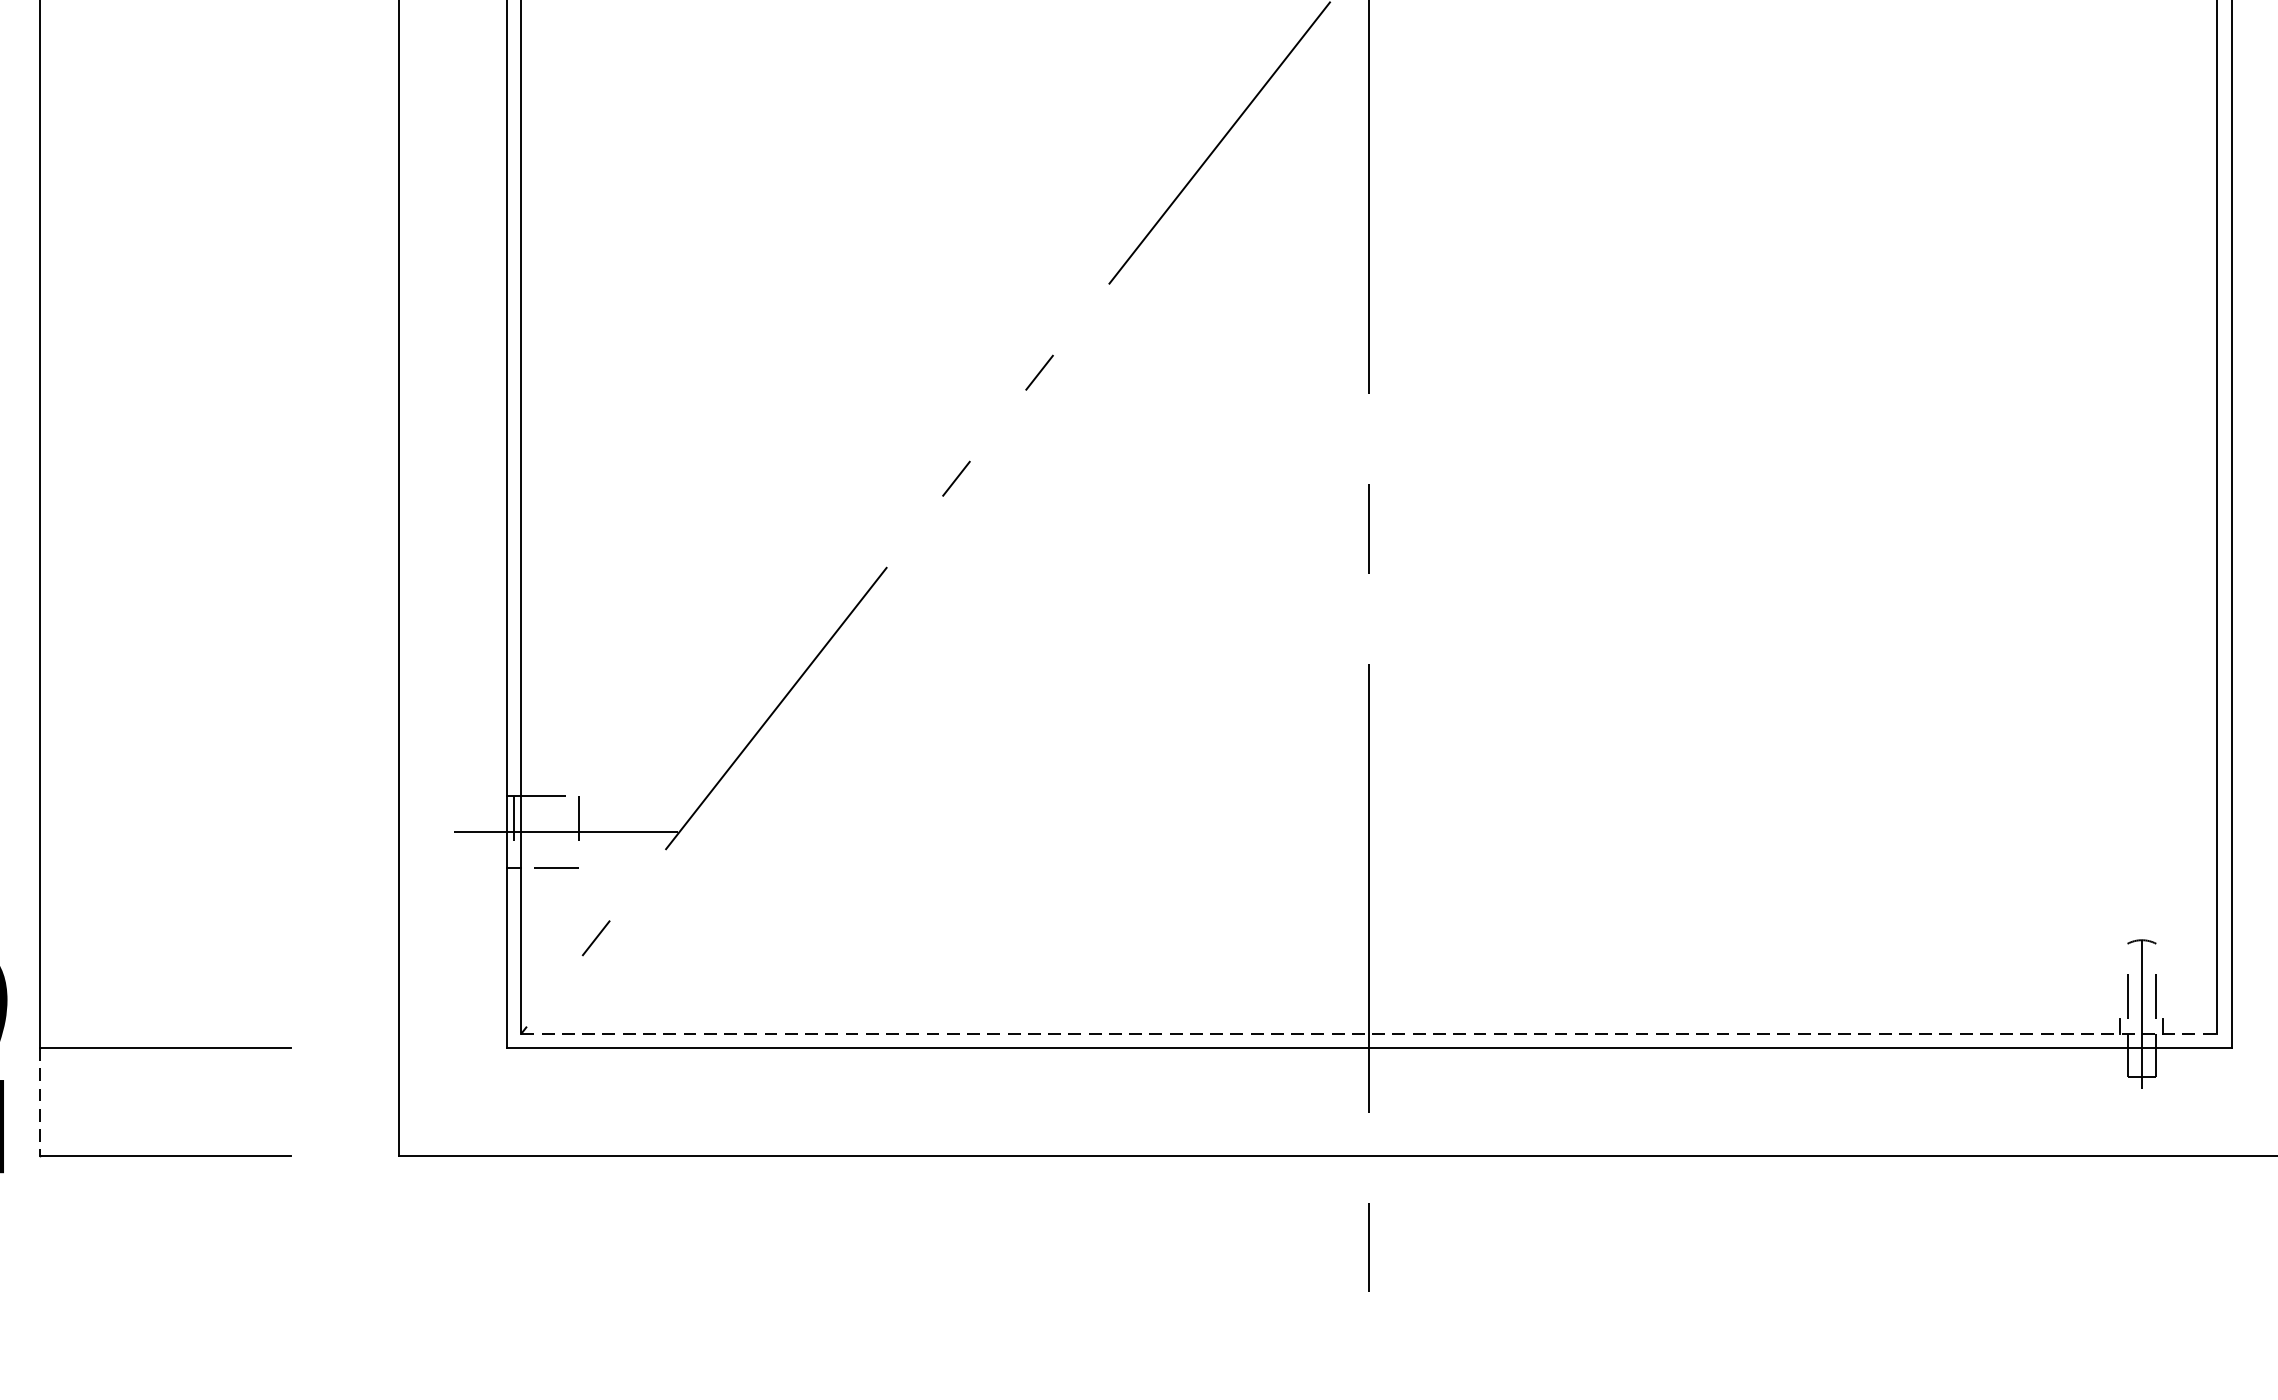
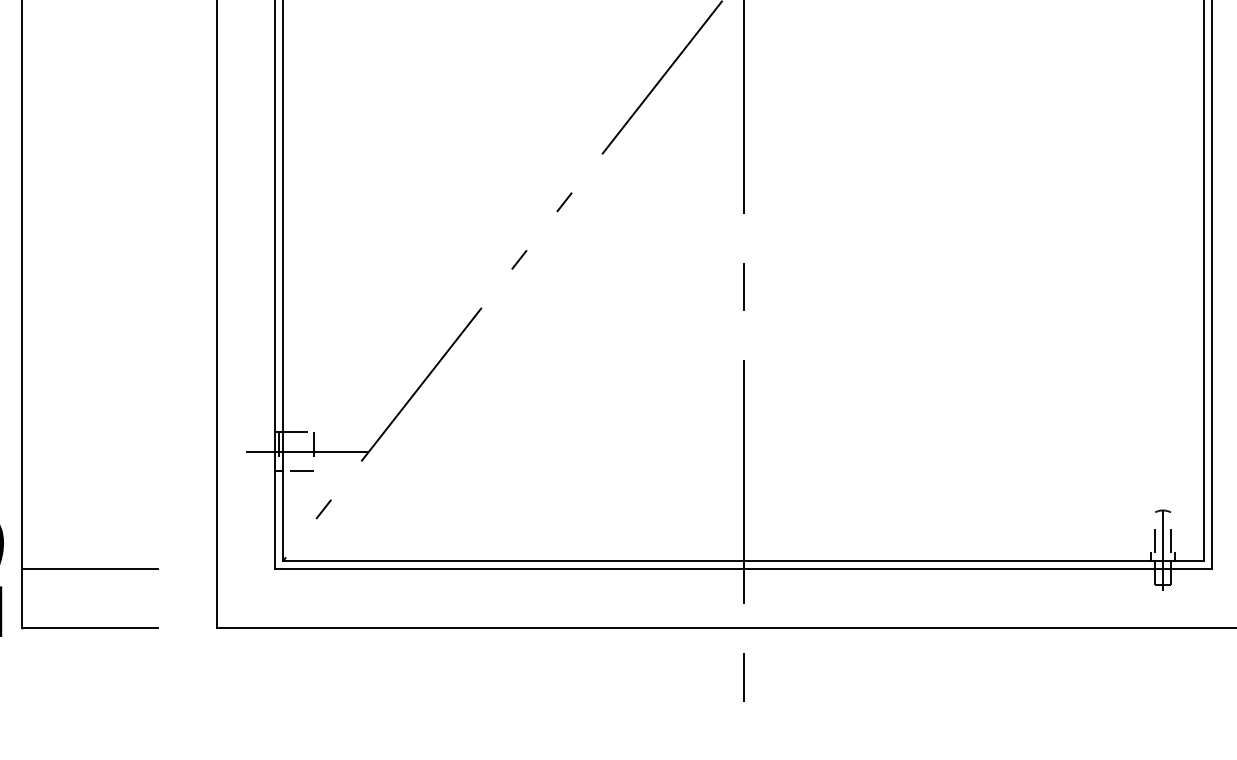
line: (1371, 1034) -> (744, 561), dashed -> solid
line: (39, 1102) -> (21, 598), dashed -> solid

